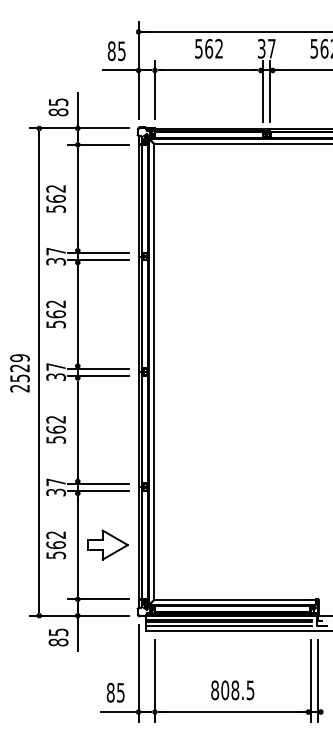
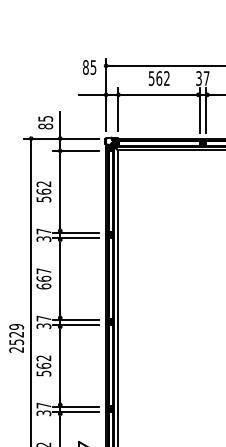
text: (116, 51) -> (89, 67), moved
text: (56, 314) -> (44, 278), 562 -> 667
text: (19, 373) -> (16, 338), moved

